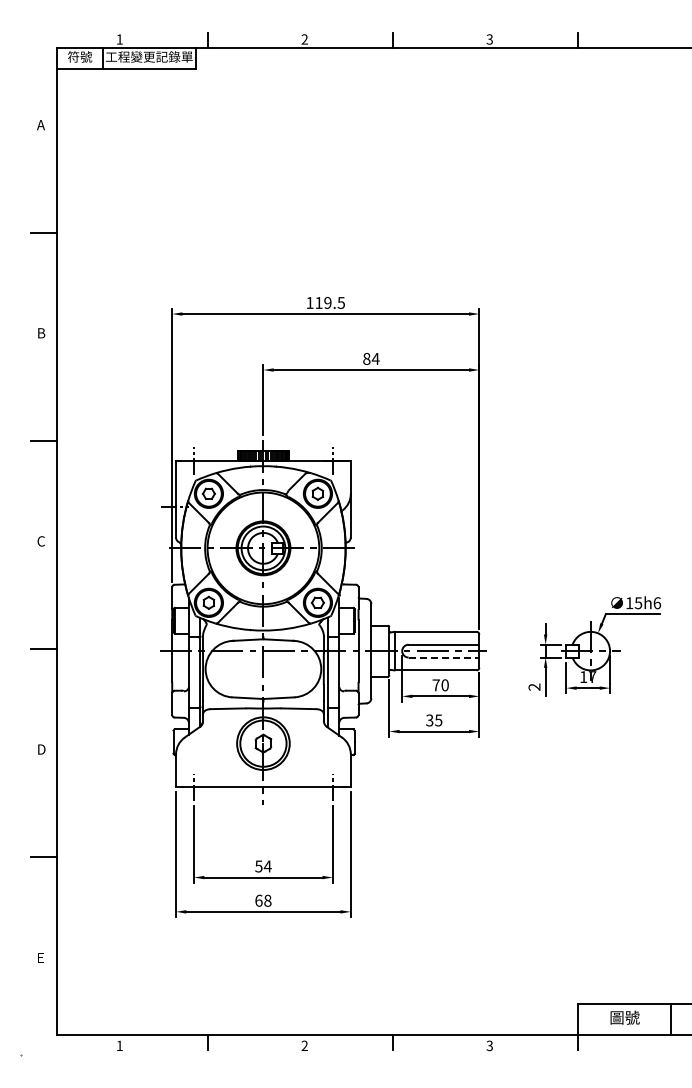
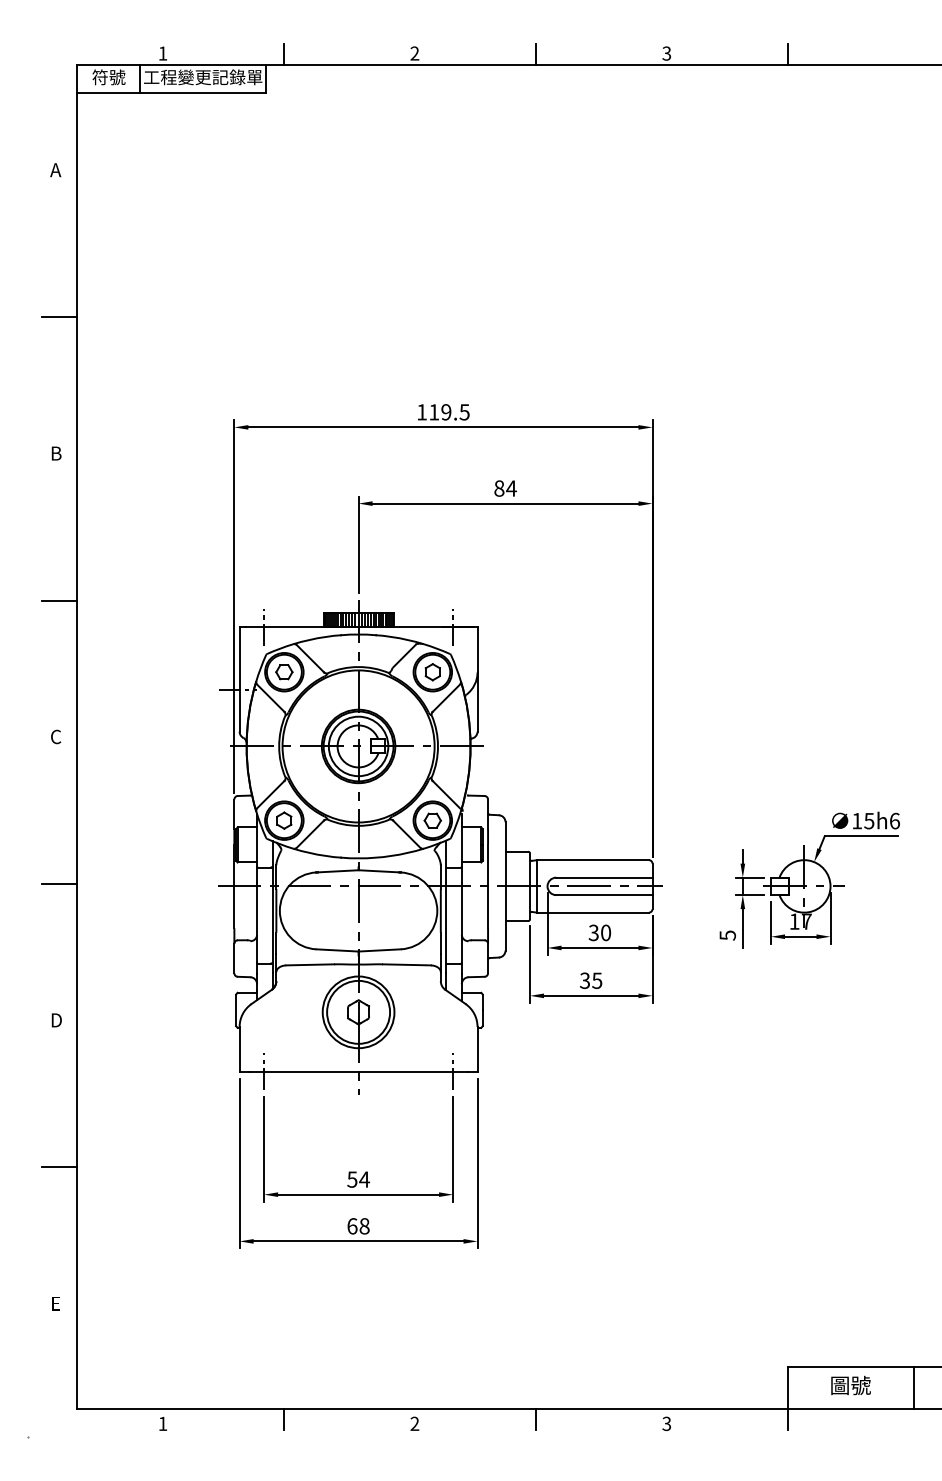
line: (444, 657) -> (605, 895), dashed -> solid
text: (435, 685) -> (592, 933), 70 -> 30
text: (534, 686) -> (727, 934), 2 -> 5

